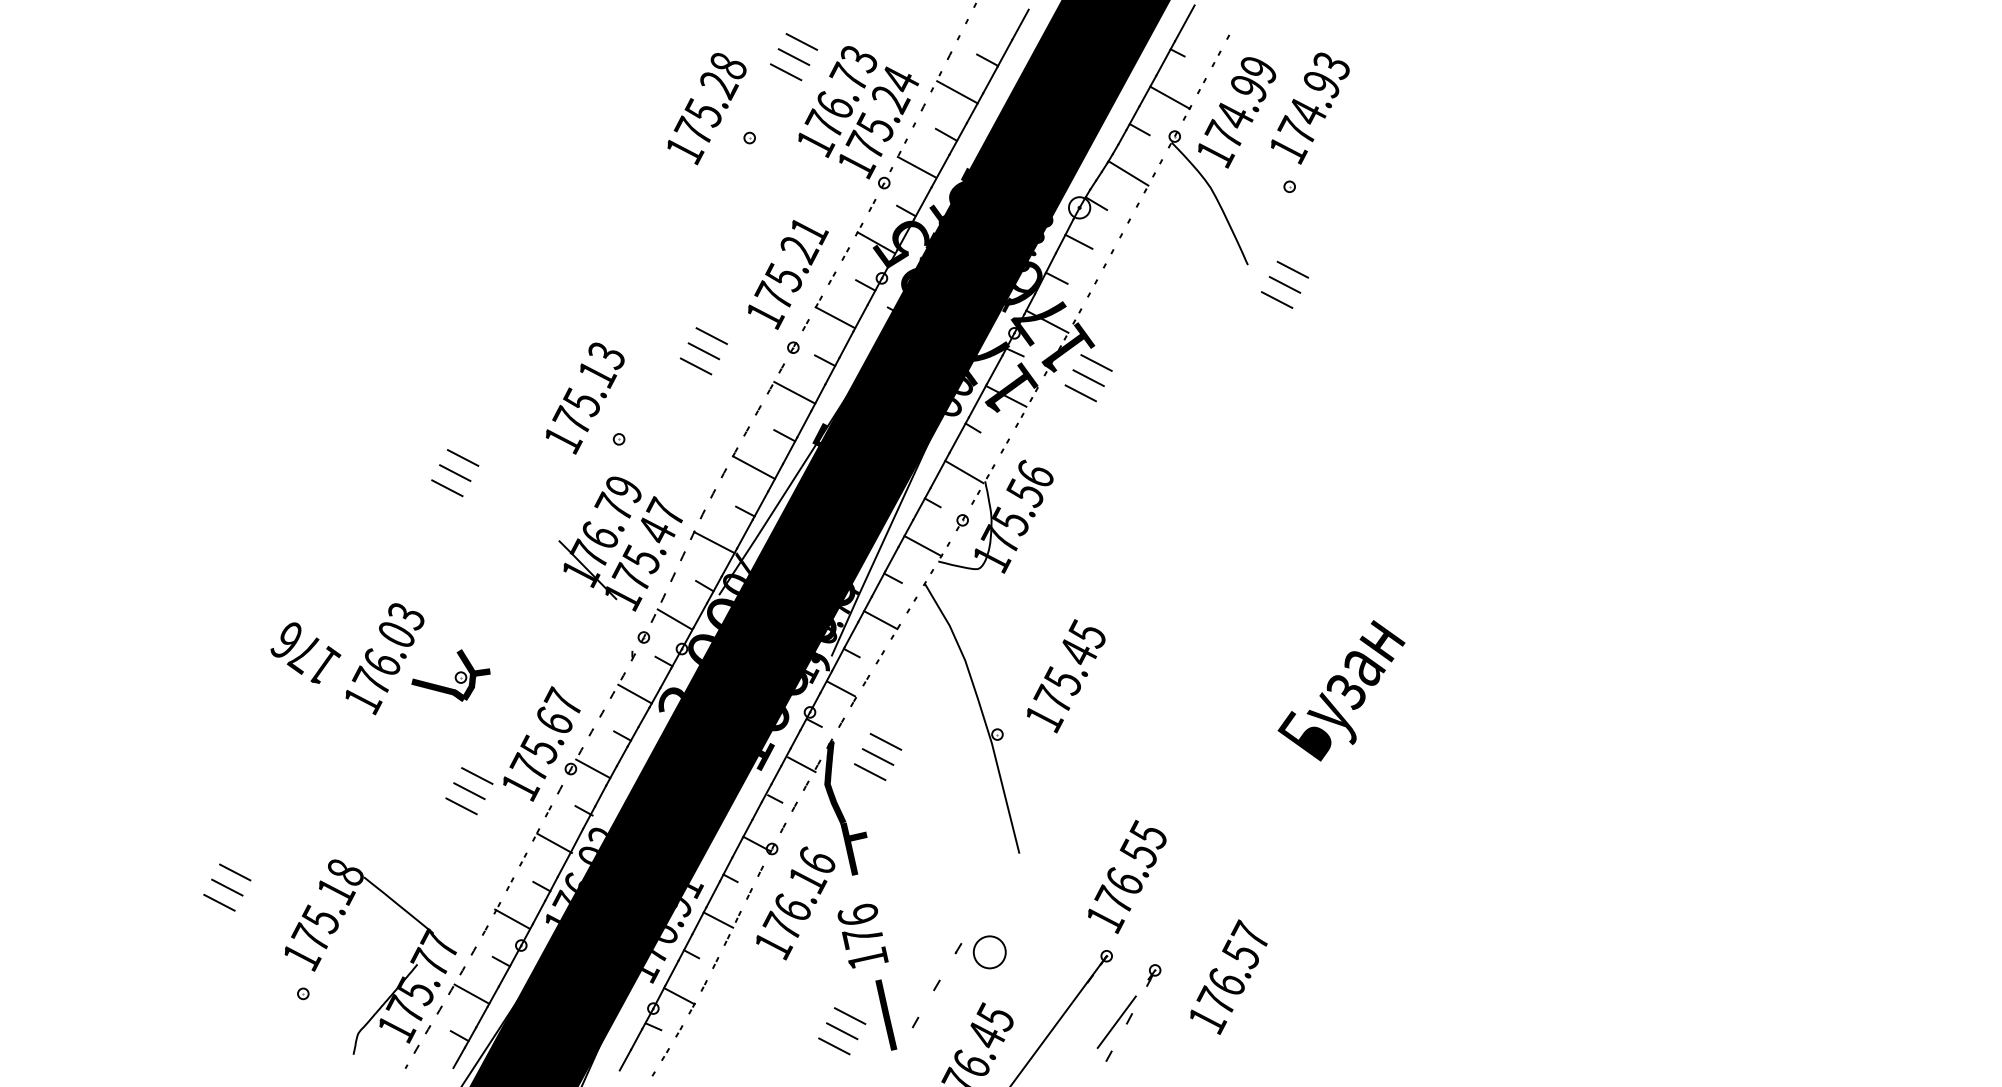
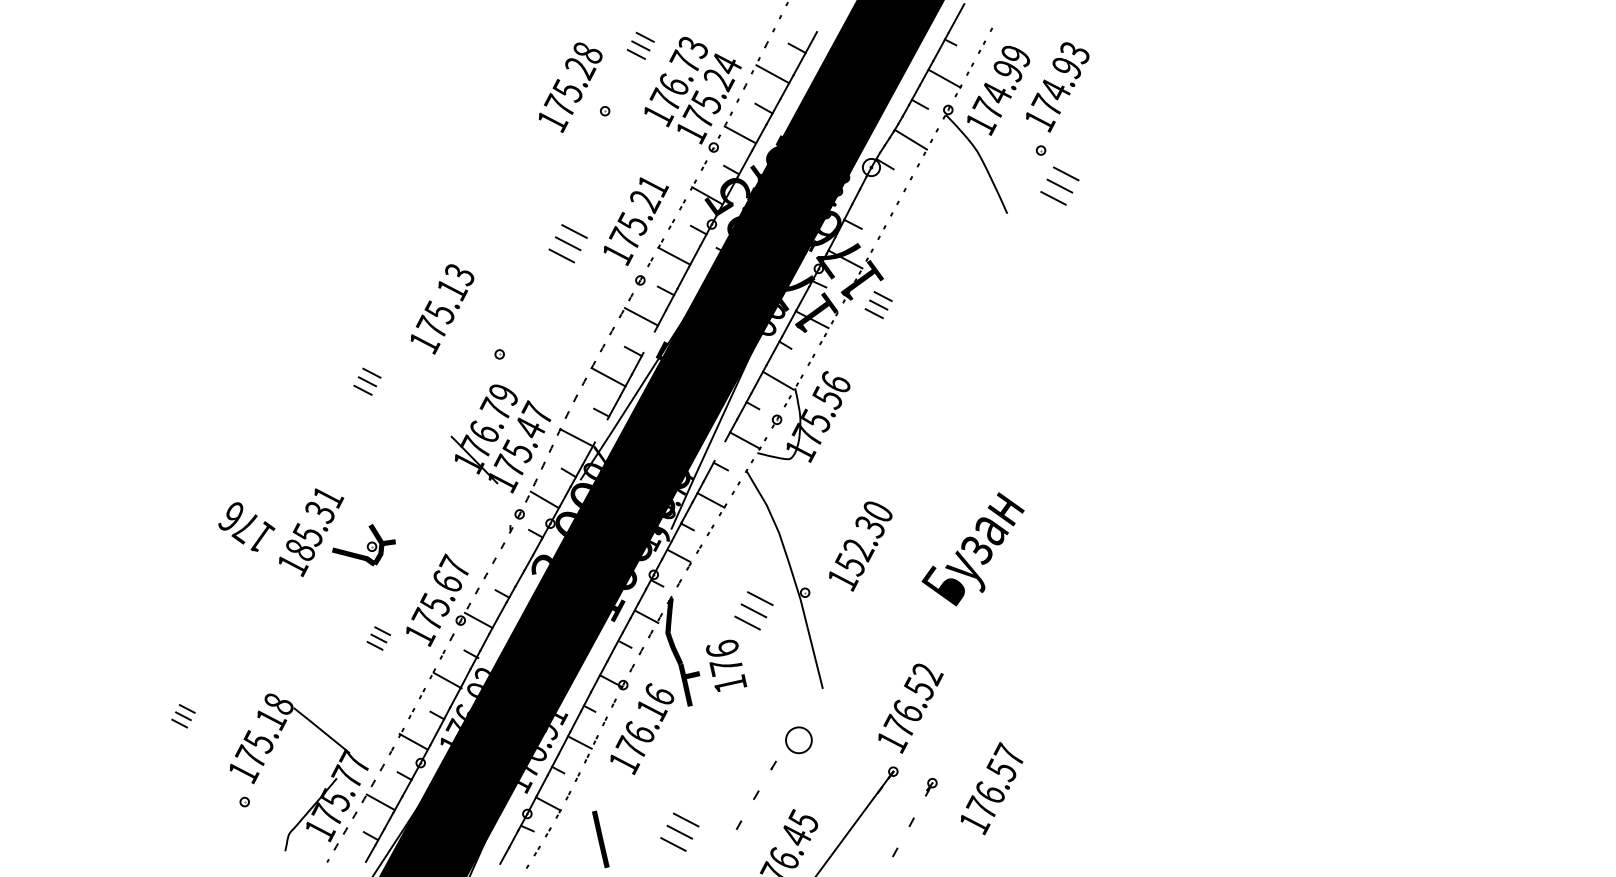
line: (1020, 24) -> (823, 19), removed
part: (793, 57) -> (640, 46), size x0.7
line: (1078, 241) -> (870, 194), removed
part: (1285, 284) -> (1060, 185), moved
part: (703, 351) -> (567, 243), moved
part: (1088, 378) -> (878, 305), size x0.7
text: (585, 398) -> (442, 309), moved
line: (804, 424) -> (649, 342), removed
part: (455, 473) -> (367, 381), size x0.7
line: (744, 533) -> (600, 430), removed
line: (891, 558) -> (719, 450), removed
text: (388, 649) -> (313, 524), 176.03 -> 185.31
text: (1069, 666) -> (863, 537), 175.45 -> 152.30
text: (1341, 690) -> (973, 549), moved
line: (634, 693) -> (512, 559), removed
part: (878, 757) -> (754, 611), moved
part: (469, 791) -> (378, 638), size x0.6
text: (1149, 834) -> (927, 673), 176.55 -> 176.52
part: (227, 887) -> (183, 716), size x0.6
text: (862, 935) -> (726, 665), moved
part: (989, 952) -> (798, 740), moved
line: (886, 1014) -> (600, 838), moved
line: (1116, 1021) -> (901, 824), removed

